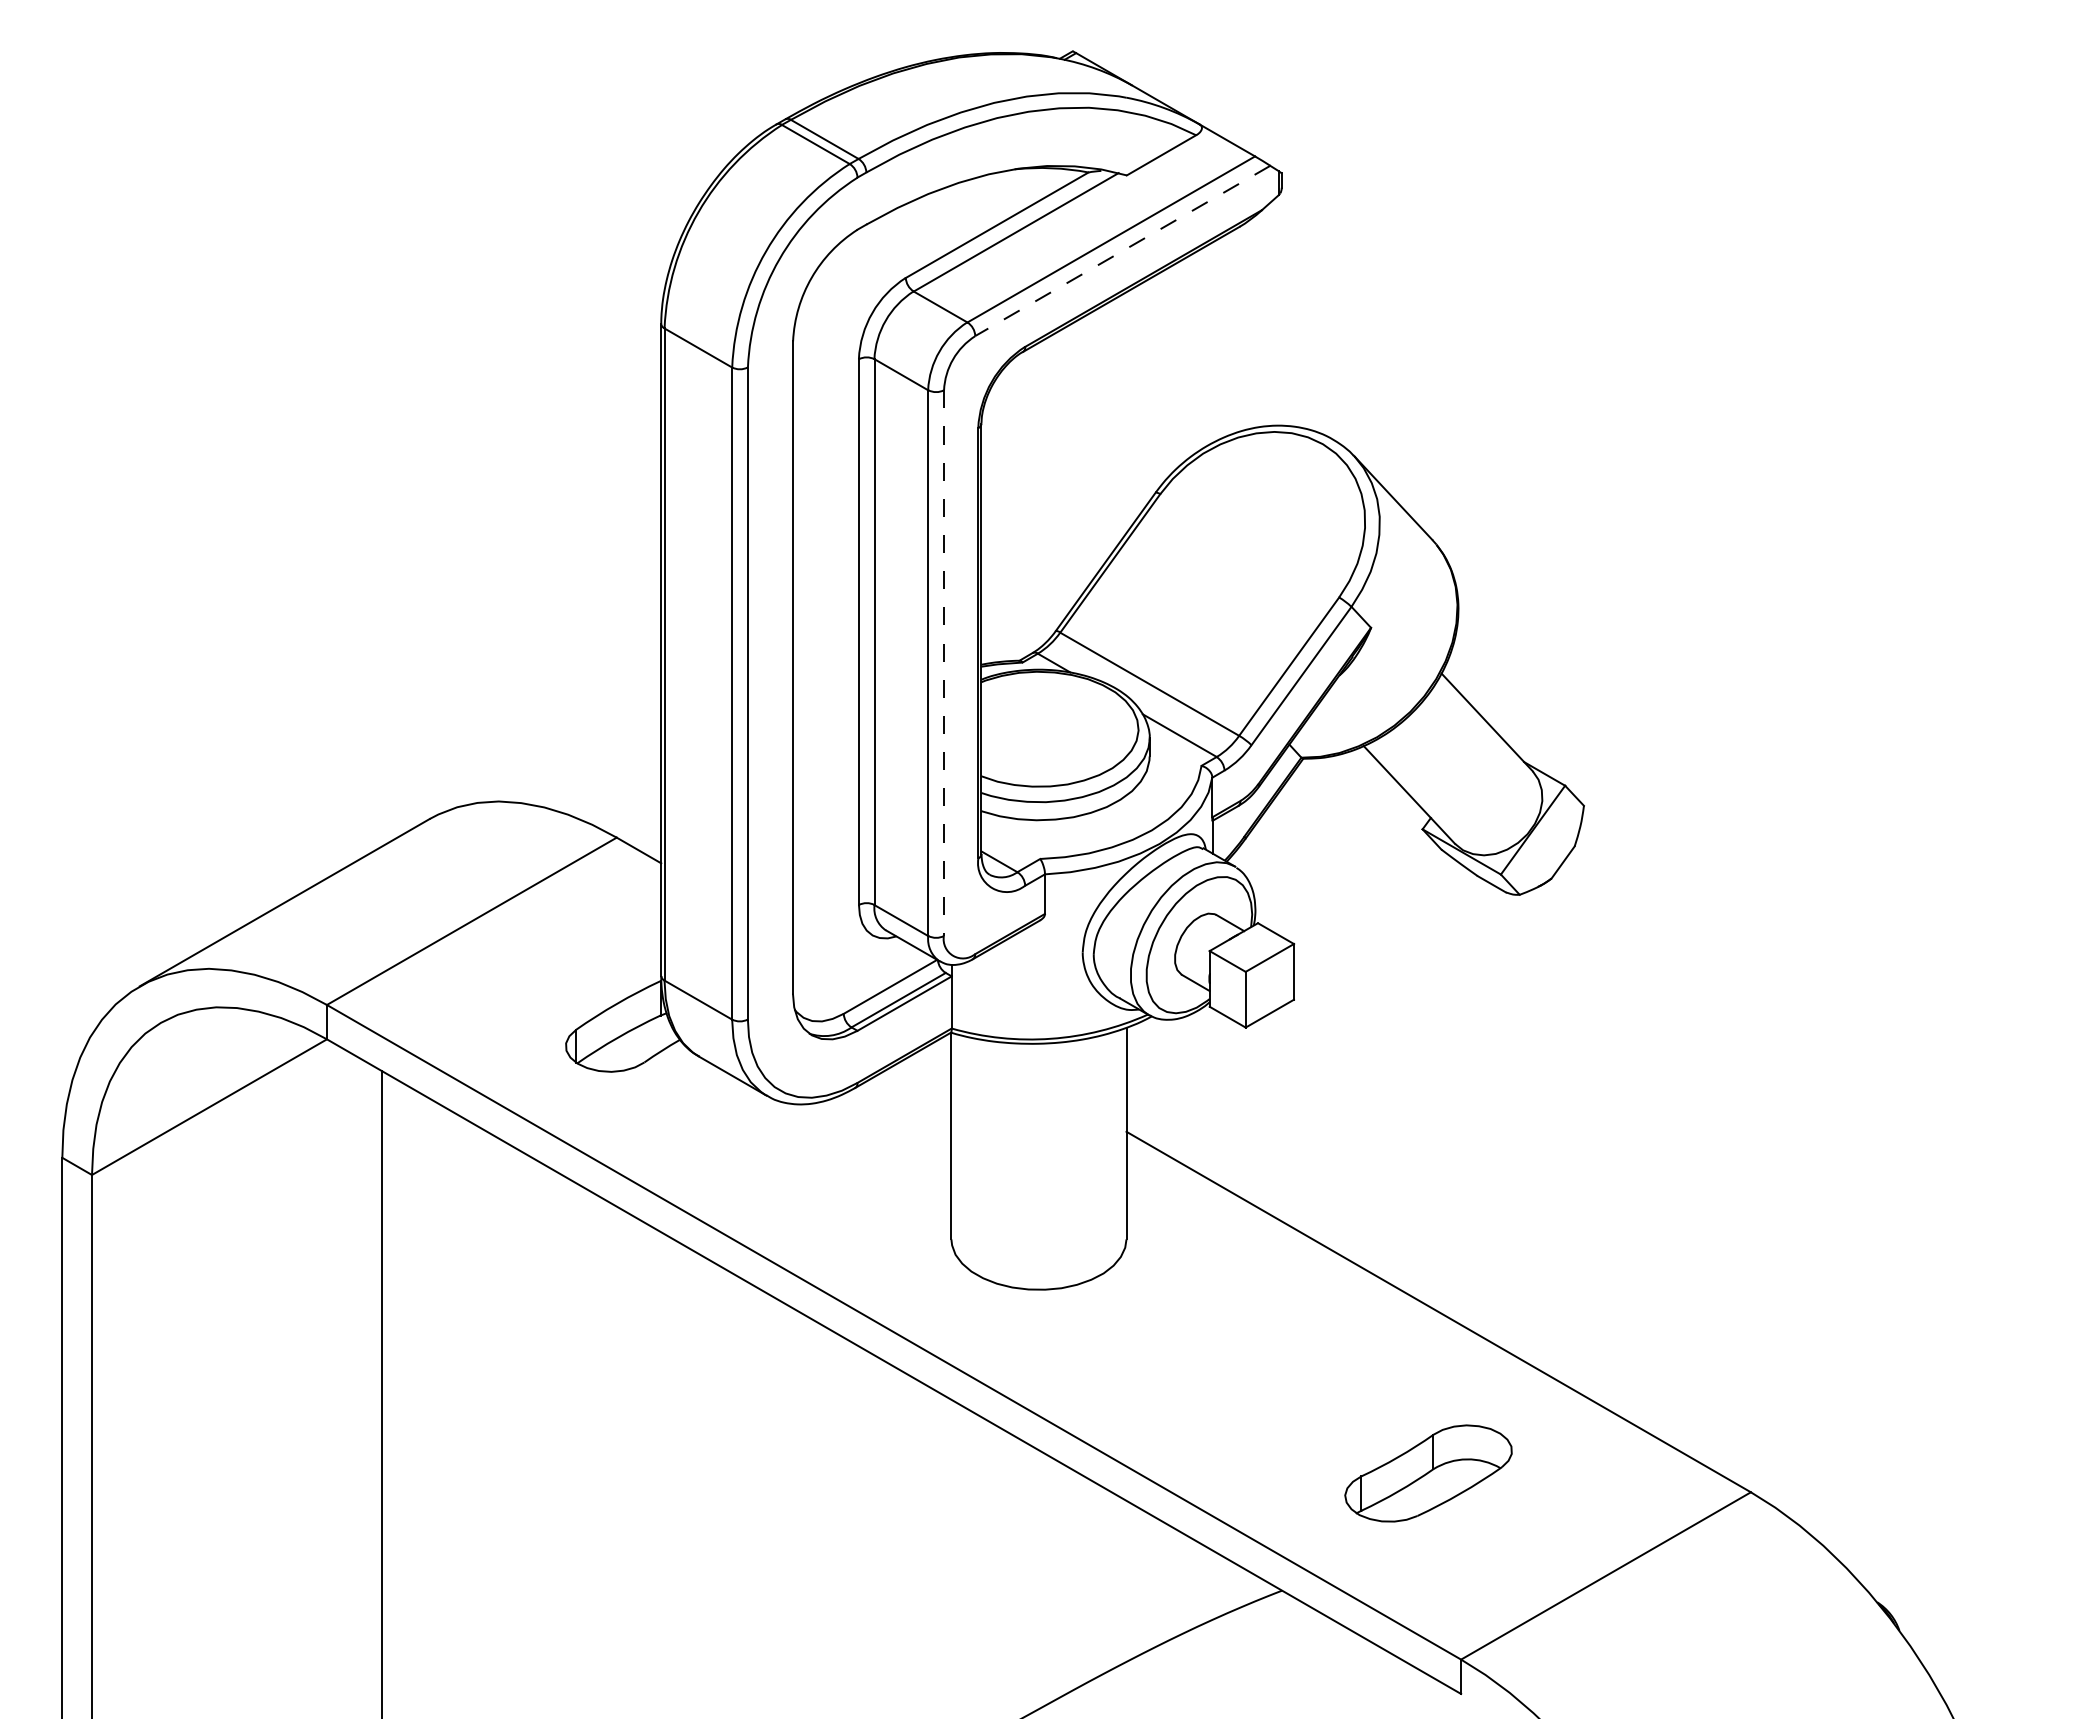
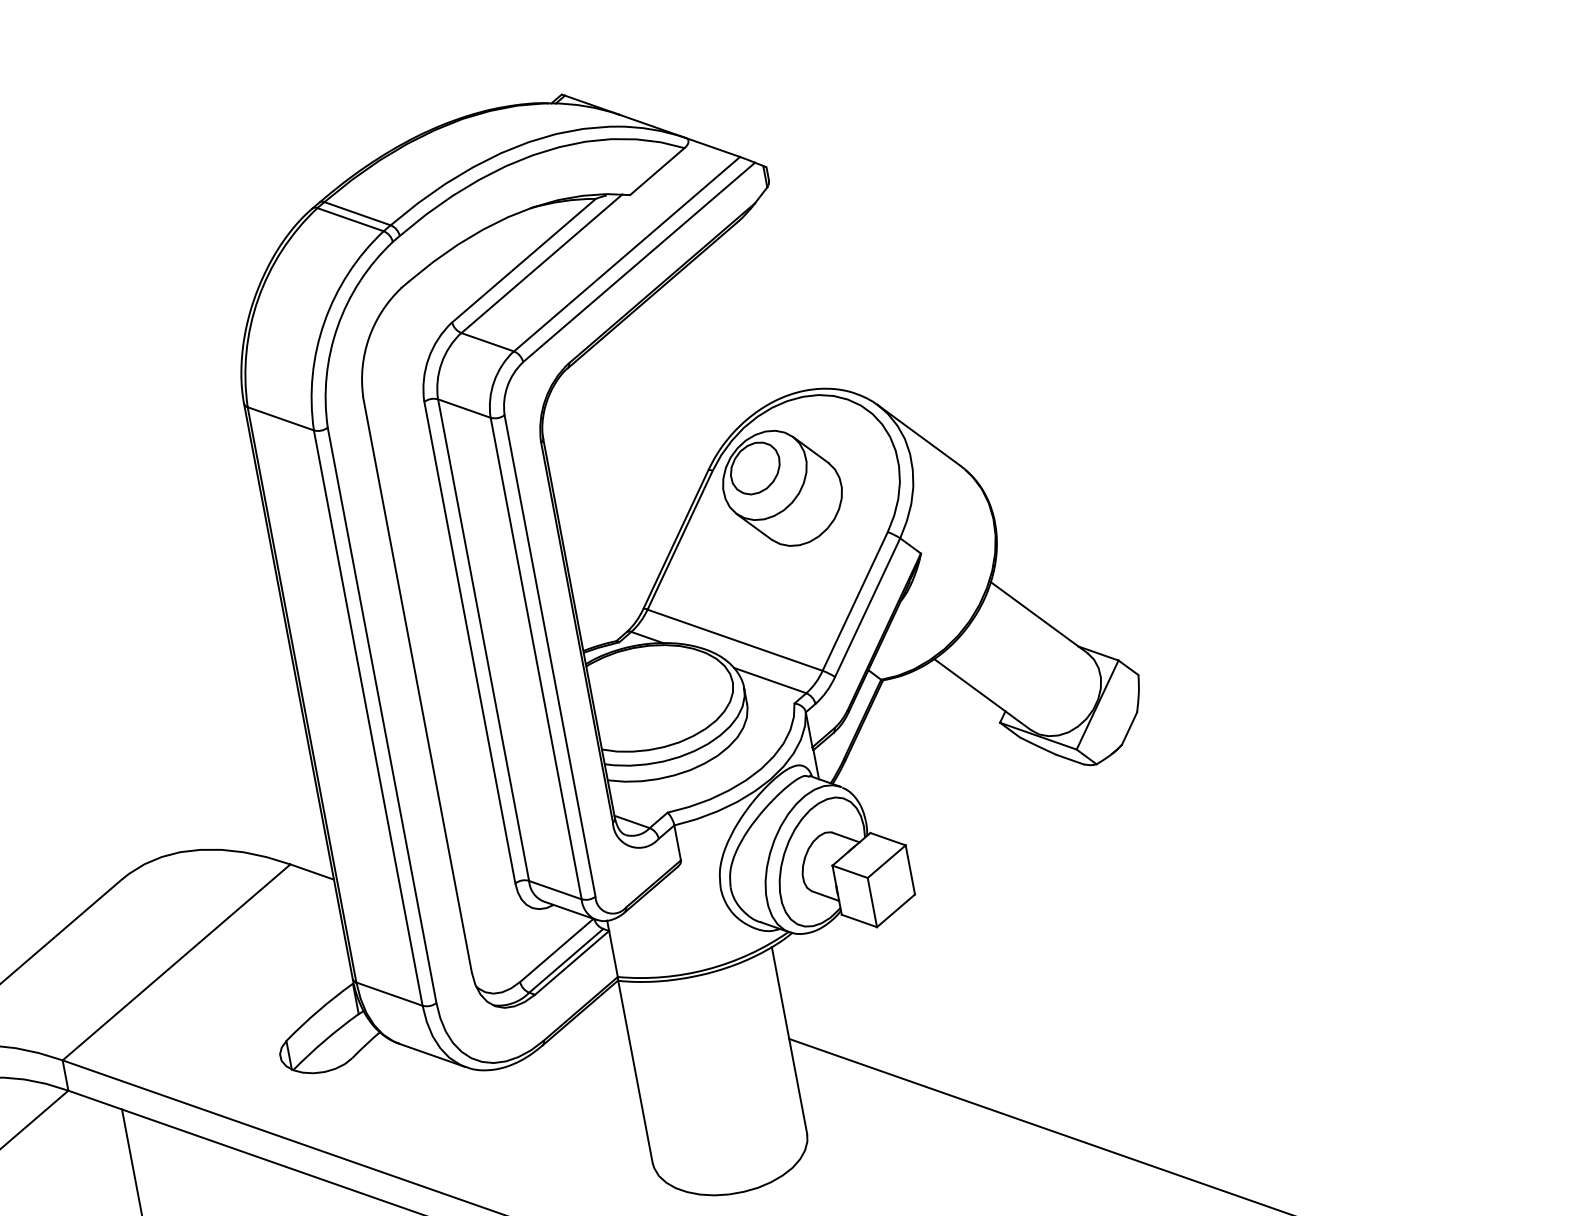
line: (1122, 251) -> (638, 262), dashed -> solid
part: (1232, 527) -> (782, 488), added
line: (943, 663) -> (549, 656), dashed -> solid

